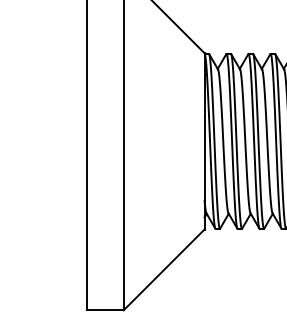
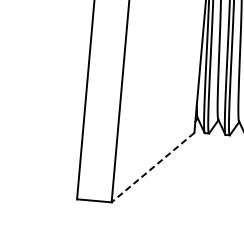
line: (163, 270) -> (152, 168), solid -> dashed

